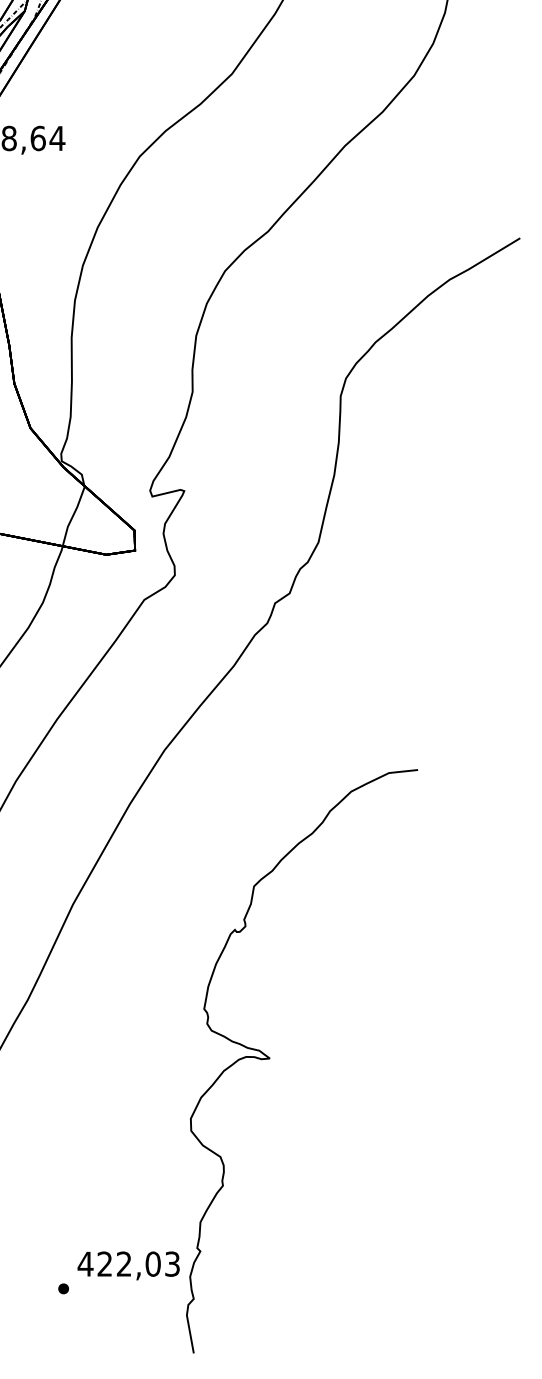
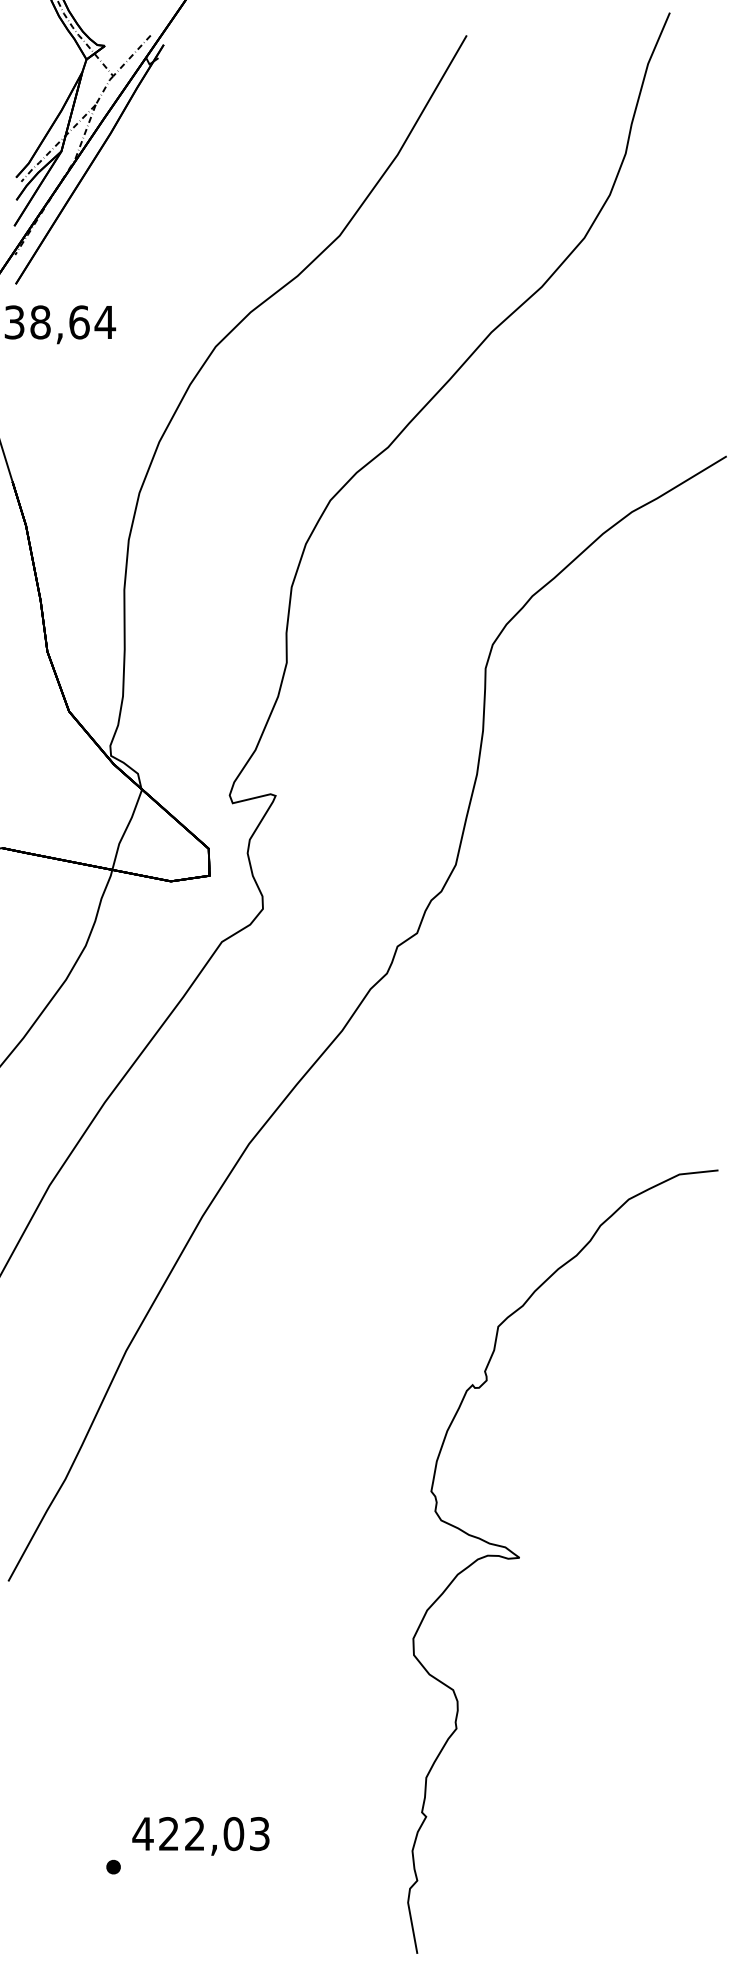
curve: (269, 1059) -> (519, 1558), moved

